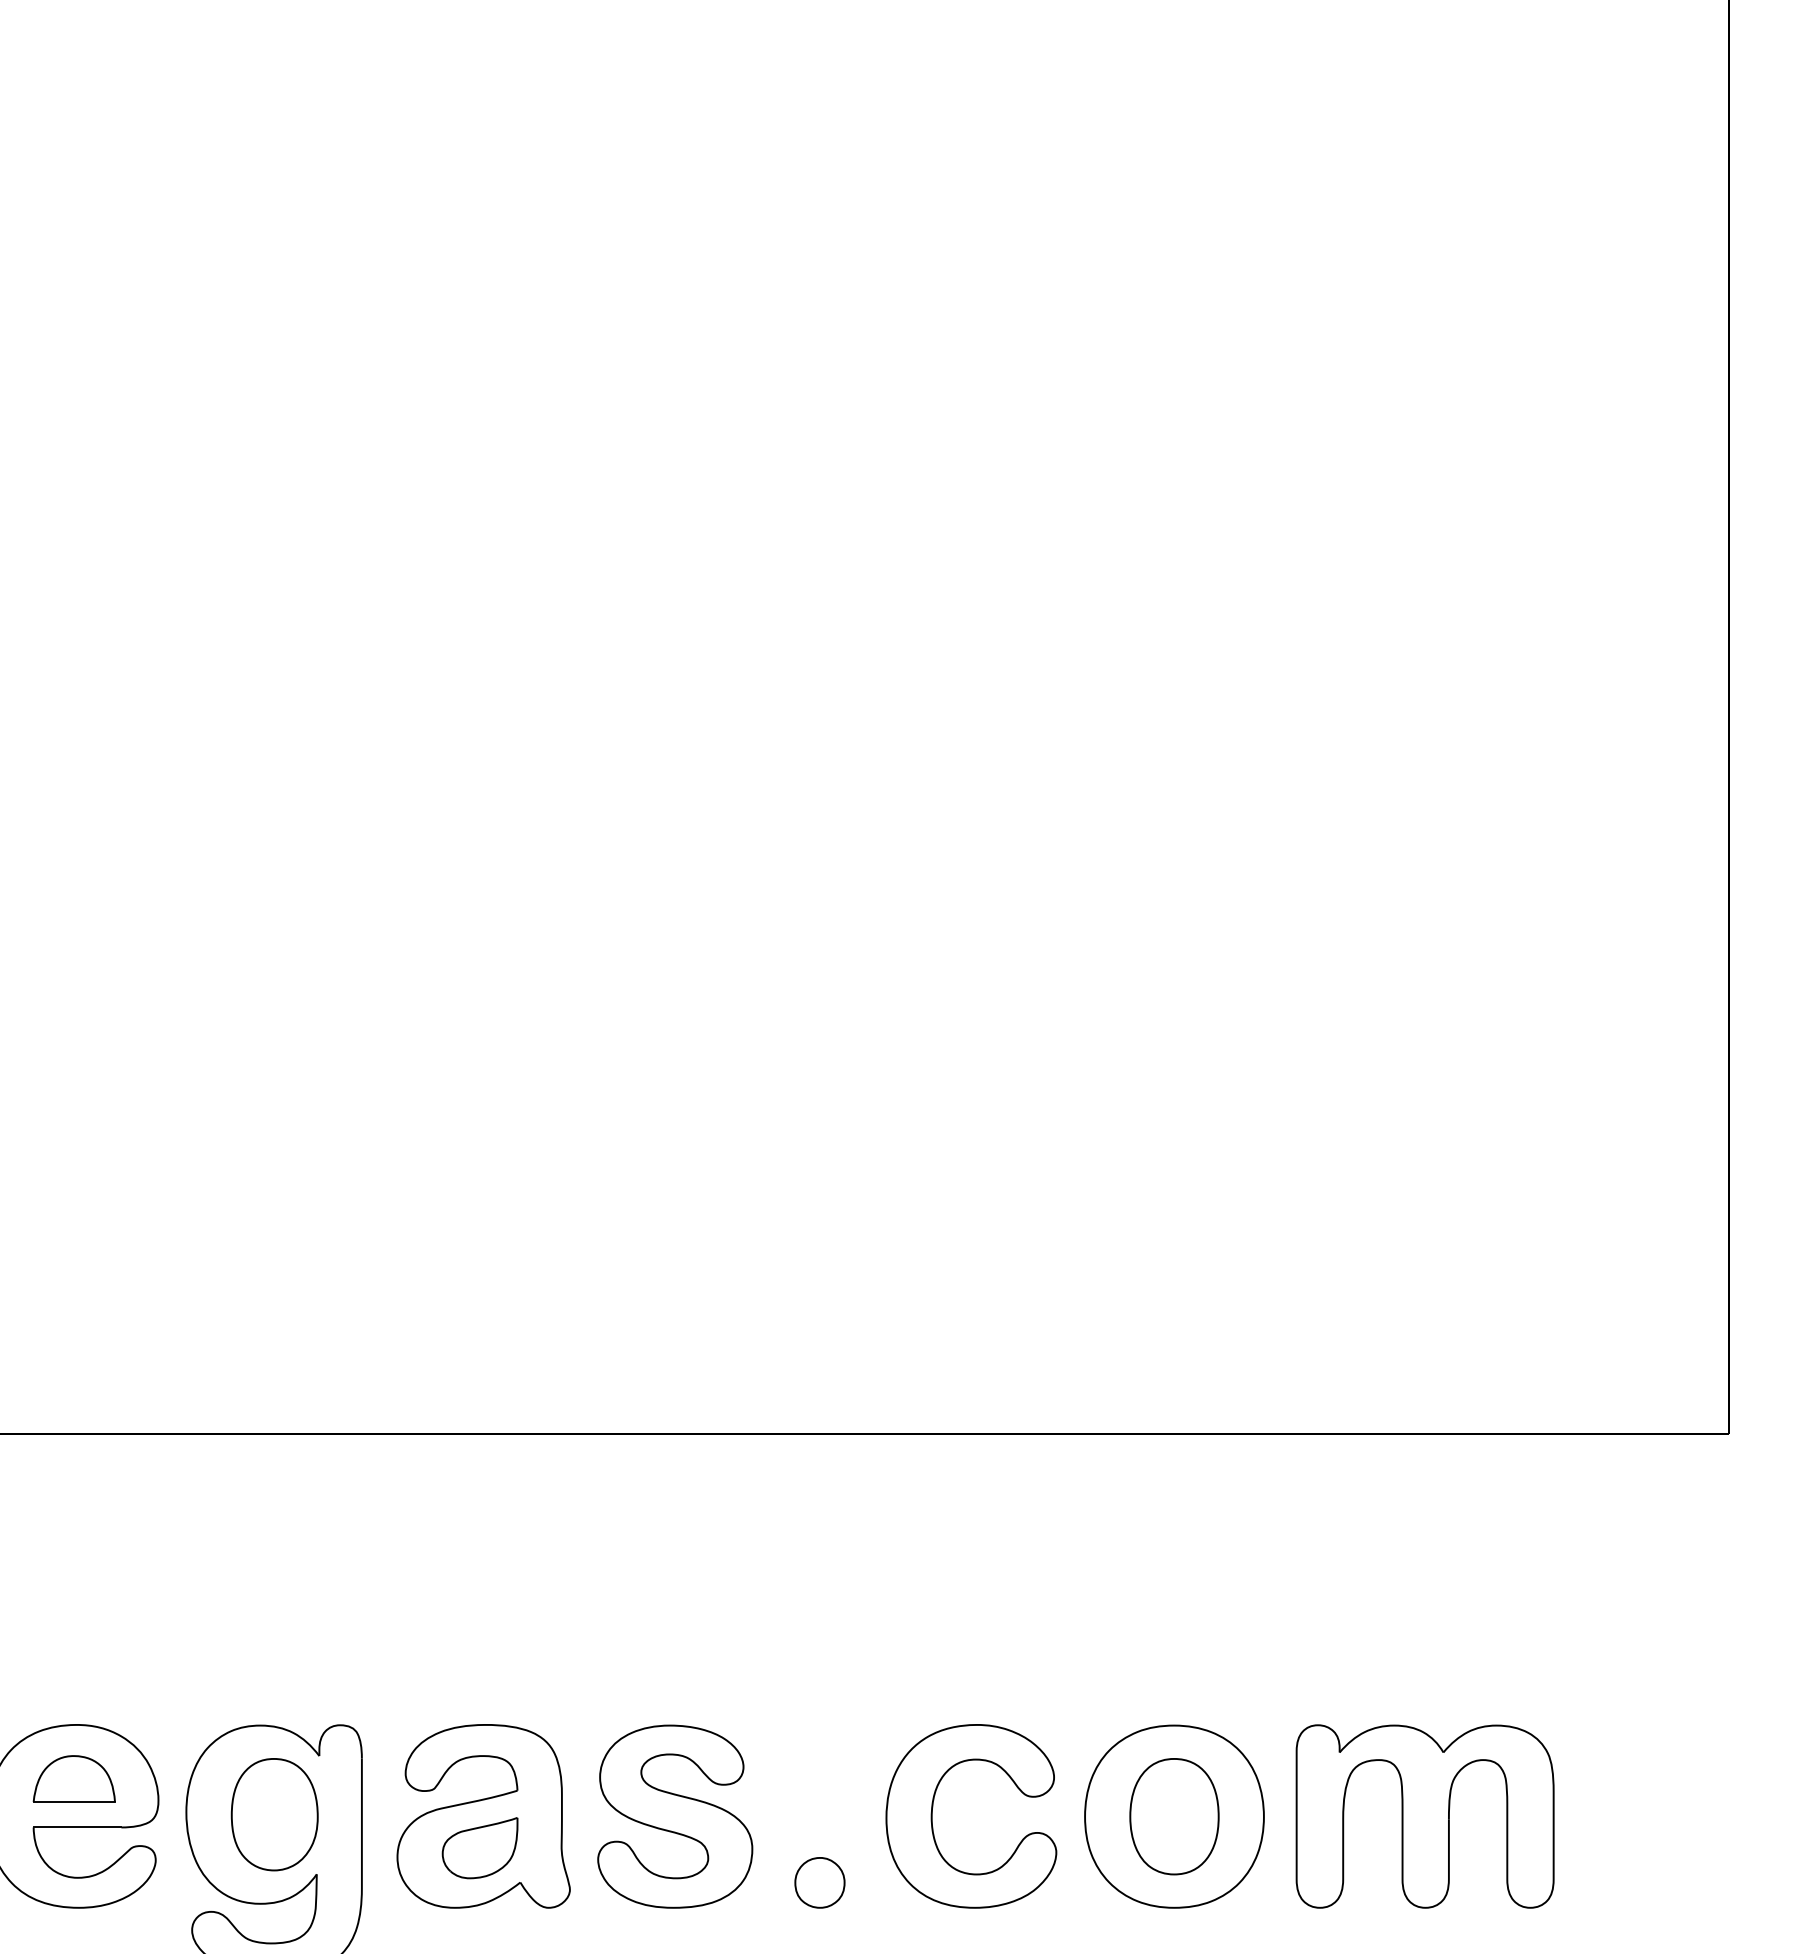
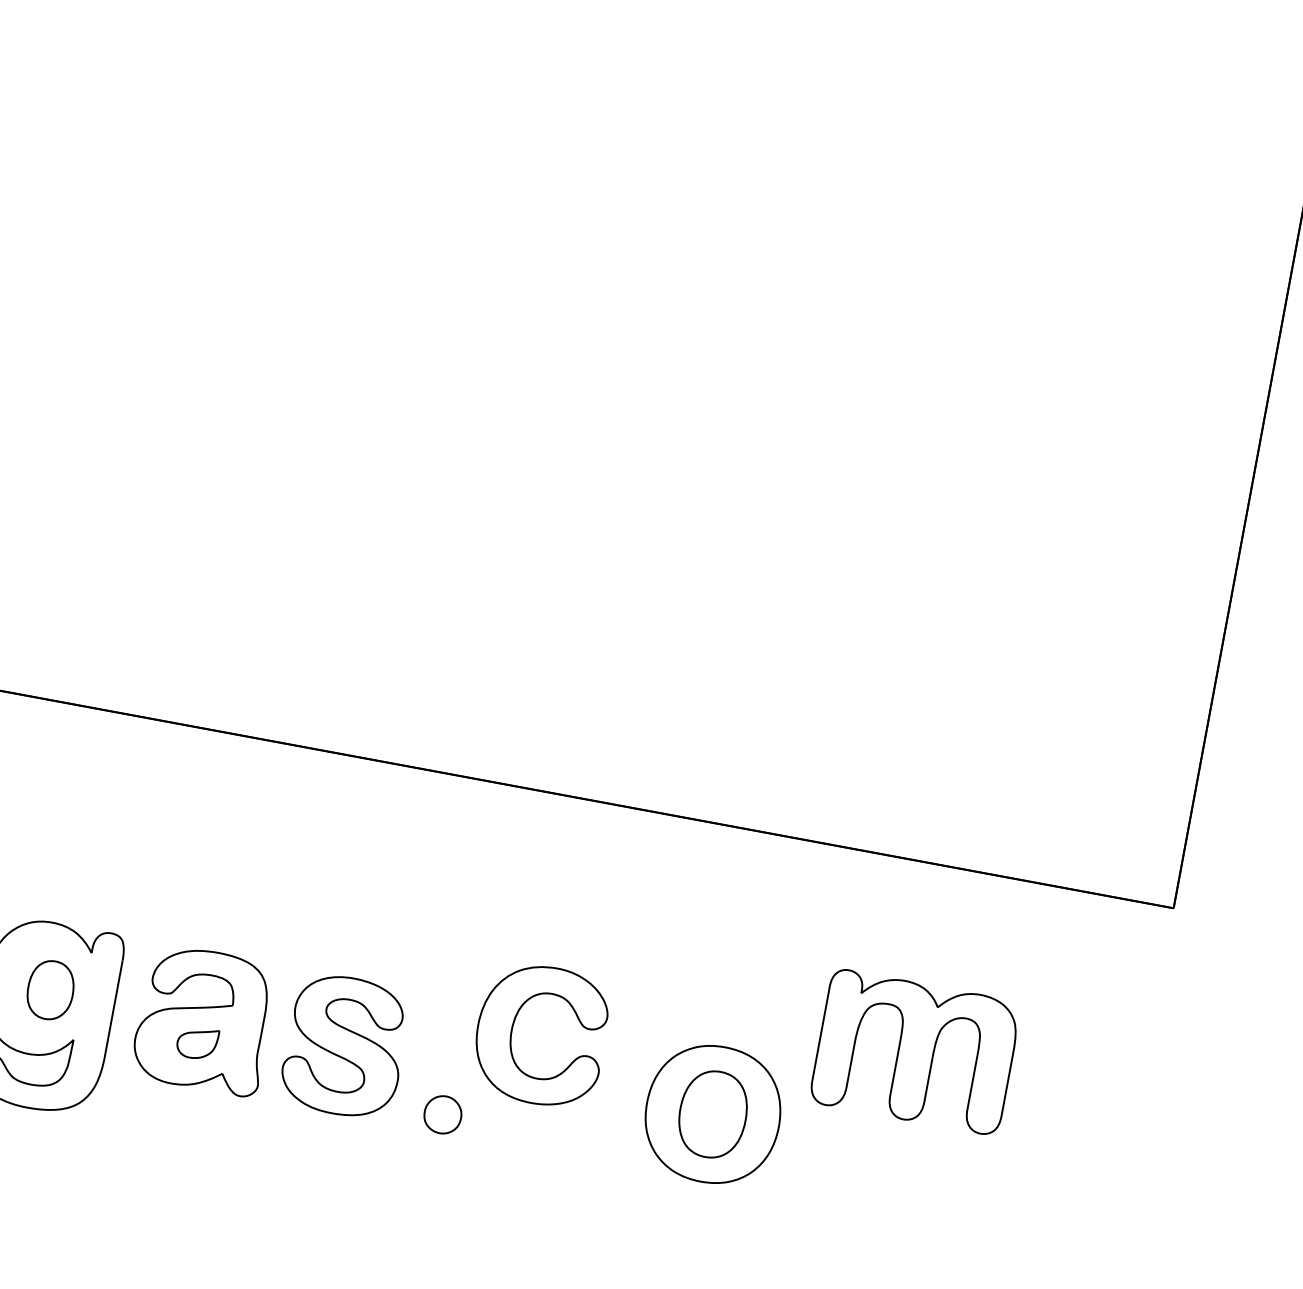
part: (274, 1814) -> (50, 990), size x0.7
part: (932, 1816) -> (512, 1029), moved
part: (1424, 1816) -> (915, 1052), moved
part: (479, 1848) -> (196, 1043), size x0.7

